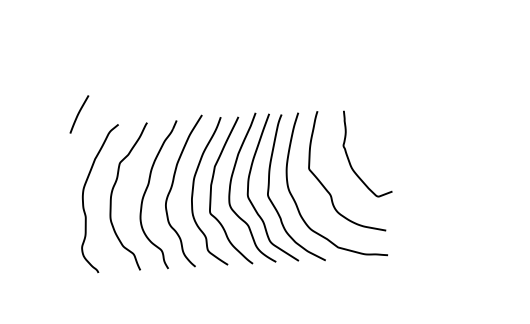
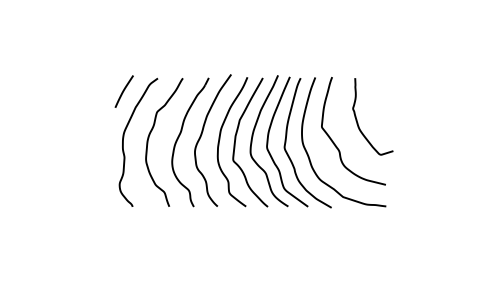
line: (78, 114) -> (123, 91), moved

